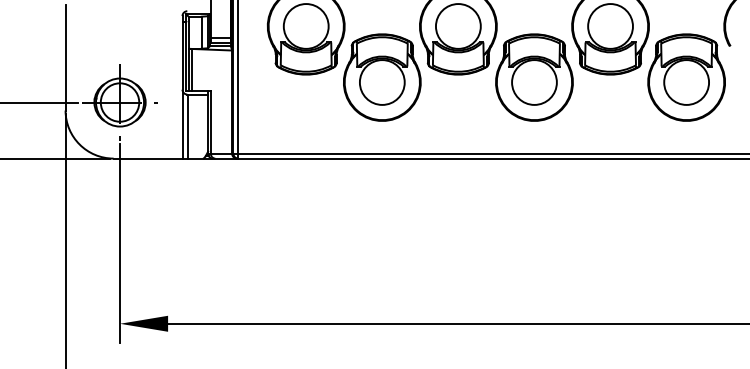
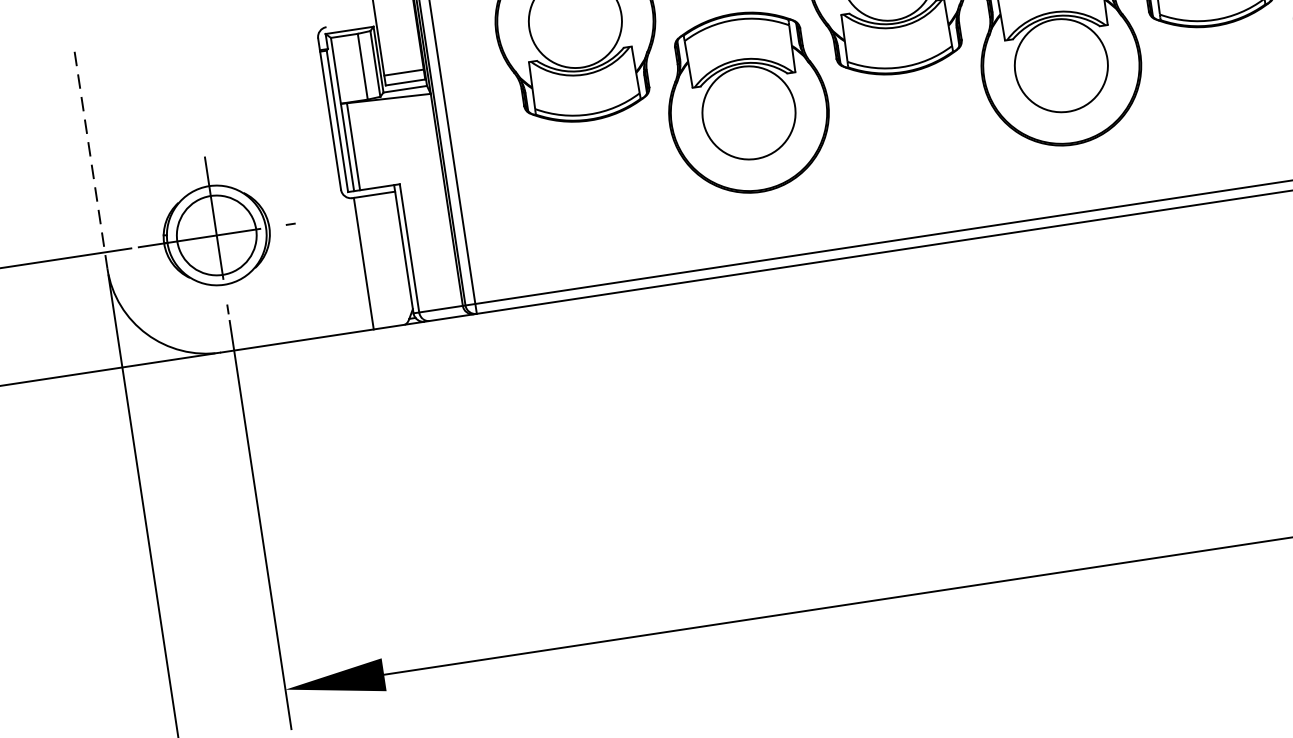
line: (65, 57) -> (90, 159), solid -> dashed
line: (183, 125) -> (354, 262), removed

